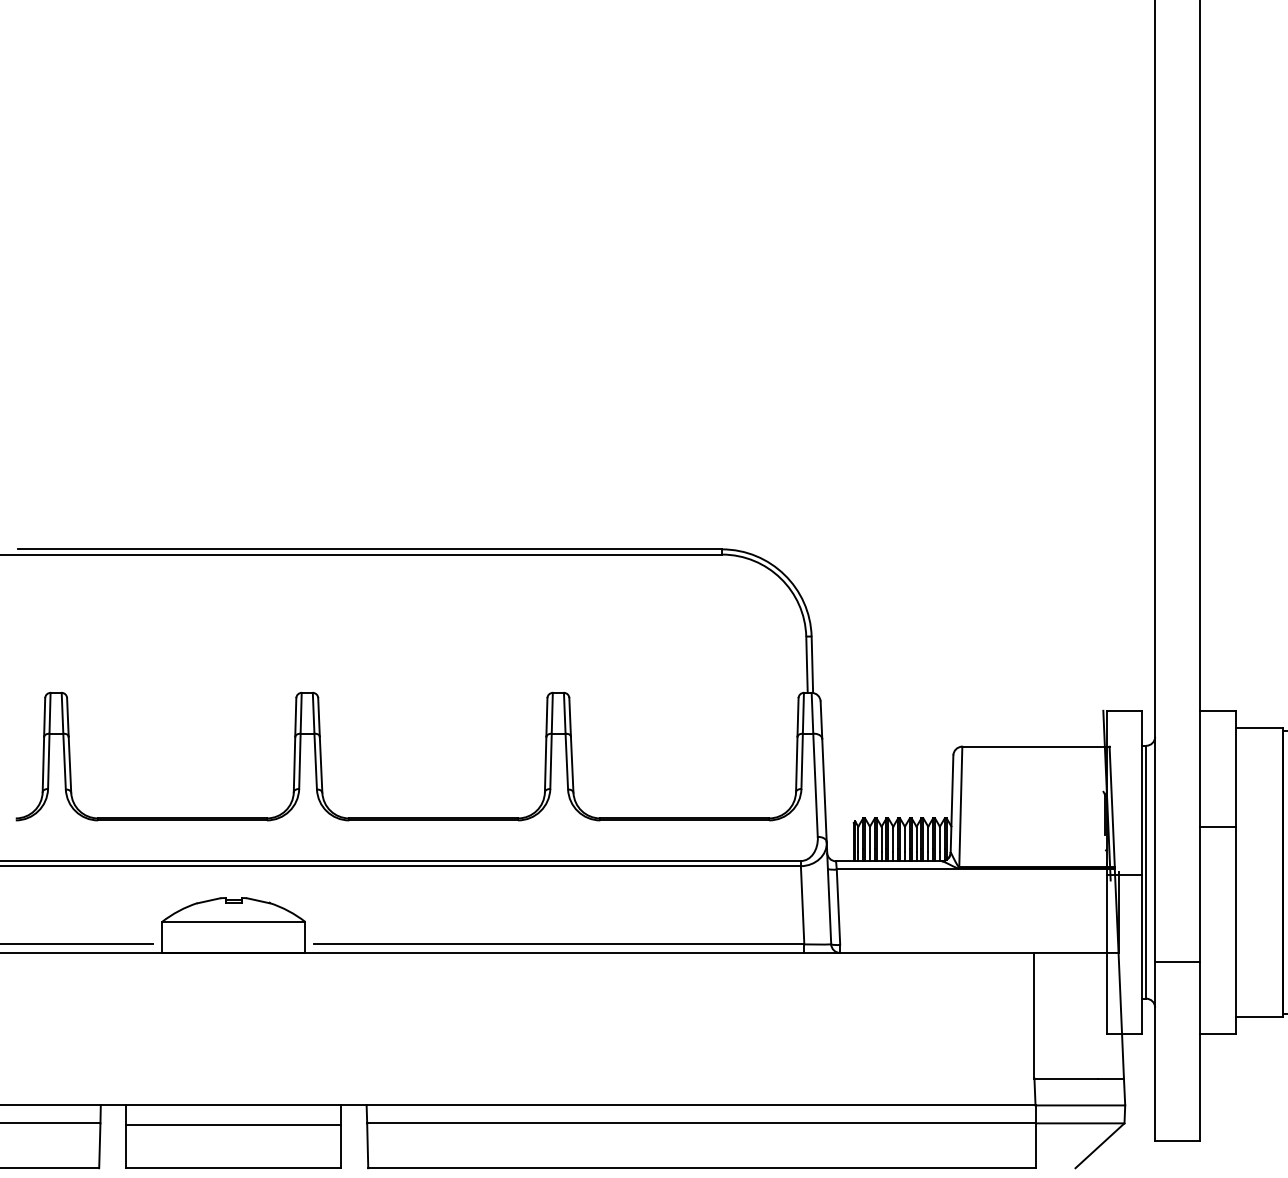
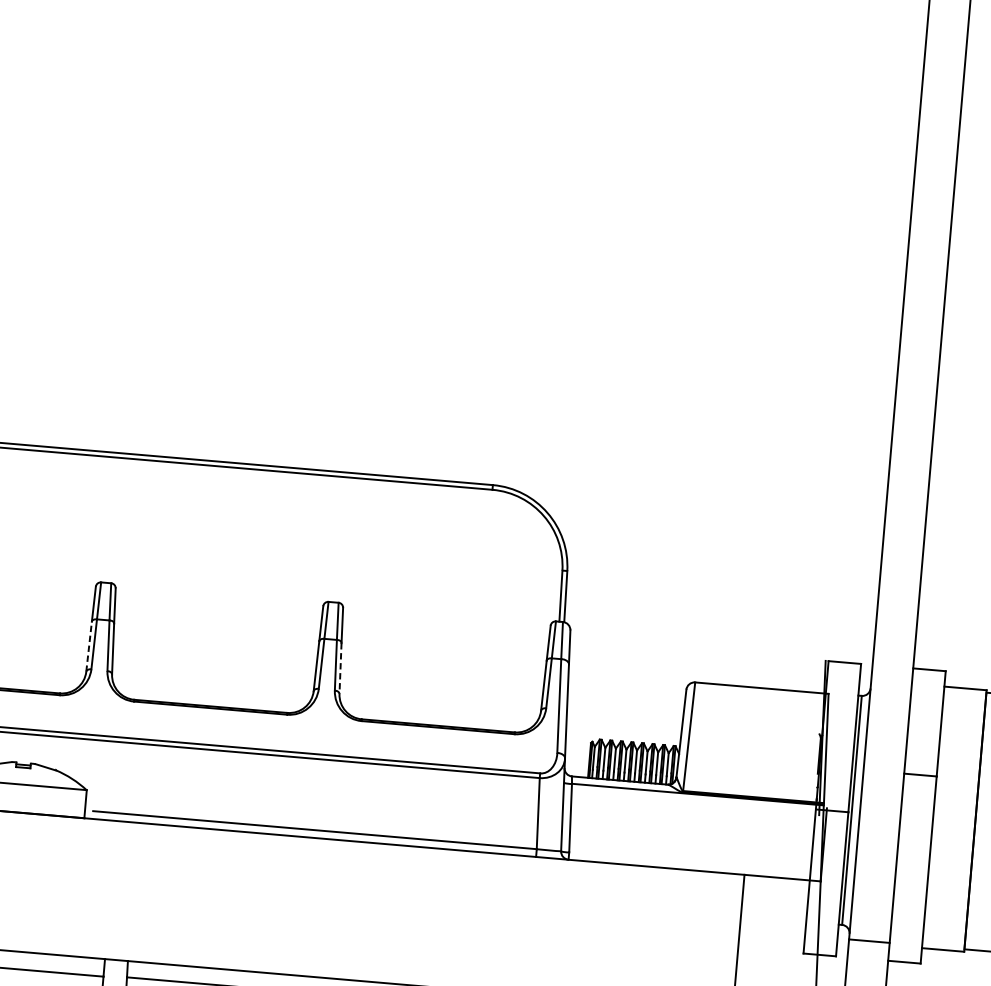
line: (294, 764) -> (89, 646), solid -> dashed
line: (572, 764) -> (340, 668), solid -> dashed
line: (1177, 961) -> (869, 940), moved

